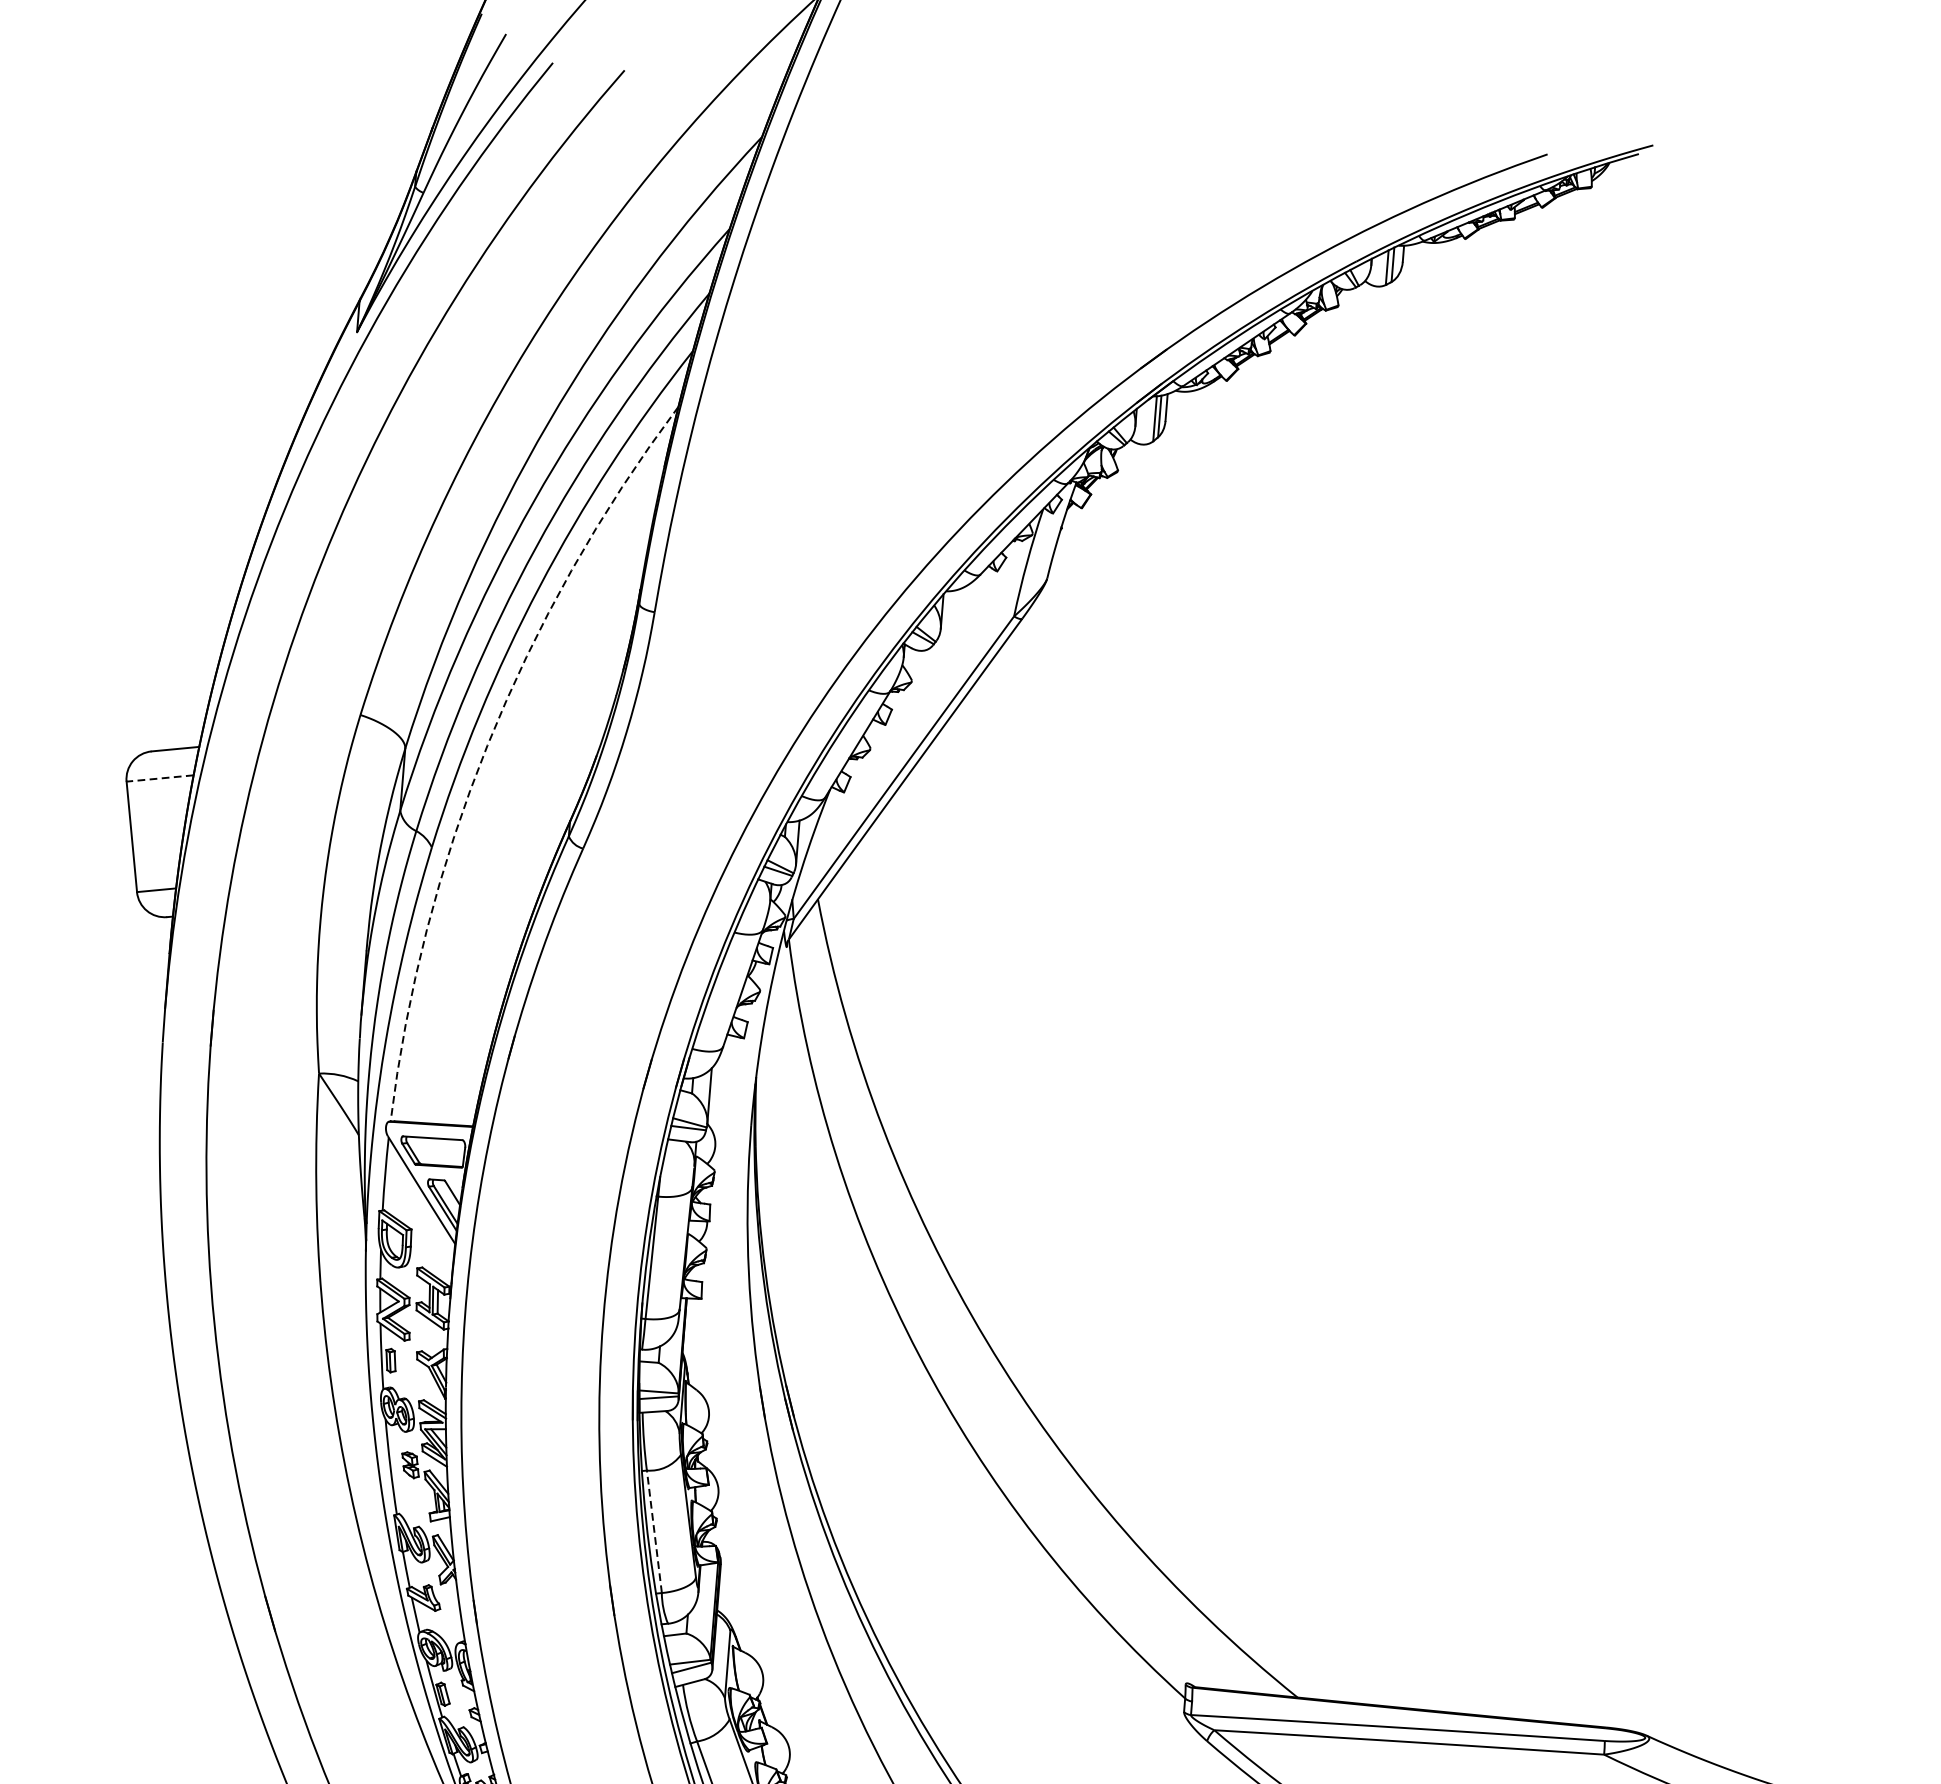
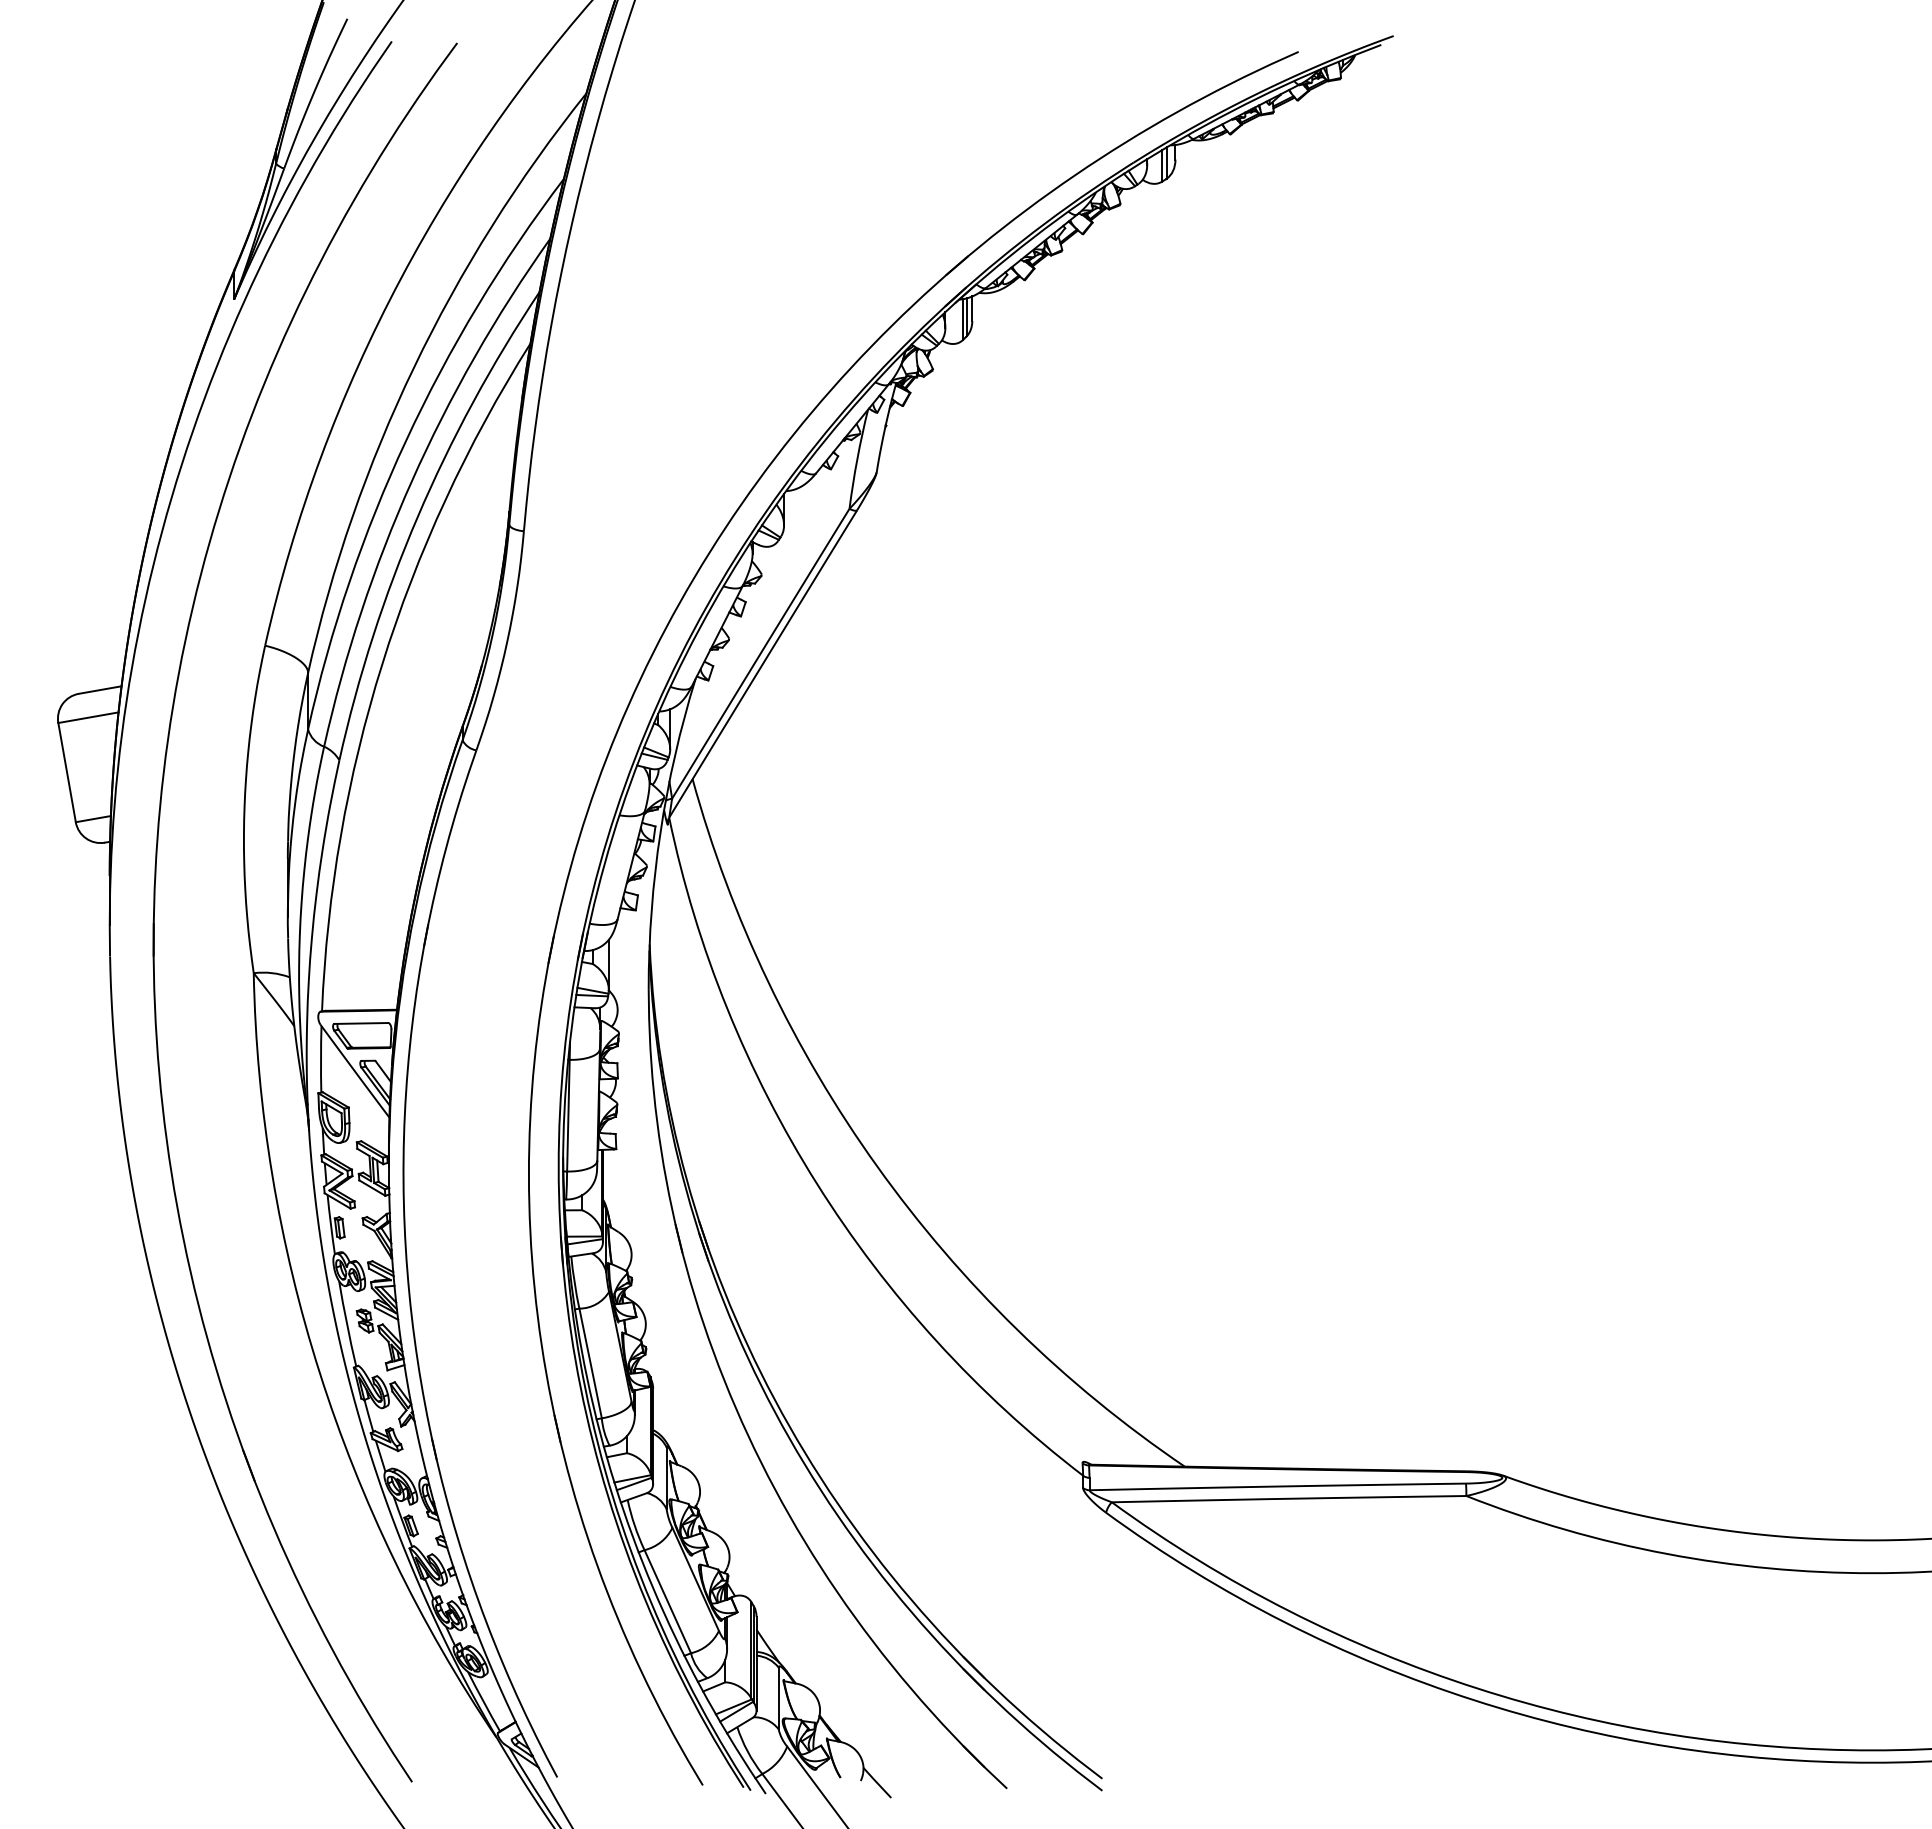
arc: (487, 746) -> (382, 664), dashed -> solid
line: (160, 778) -> (88, 717), dashed -> solid
line: (654, 1531) -> (590, 1363), dashed -> solid

